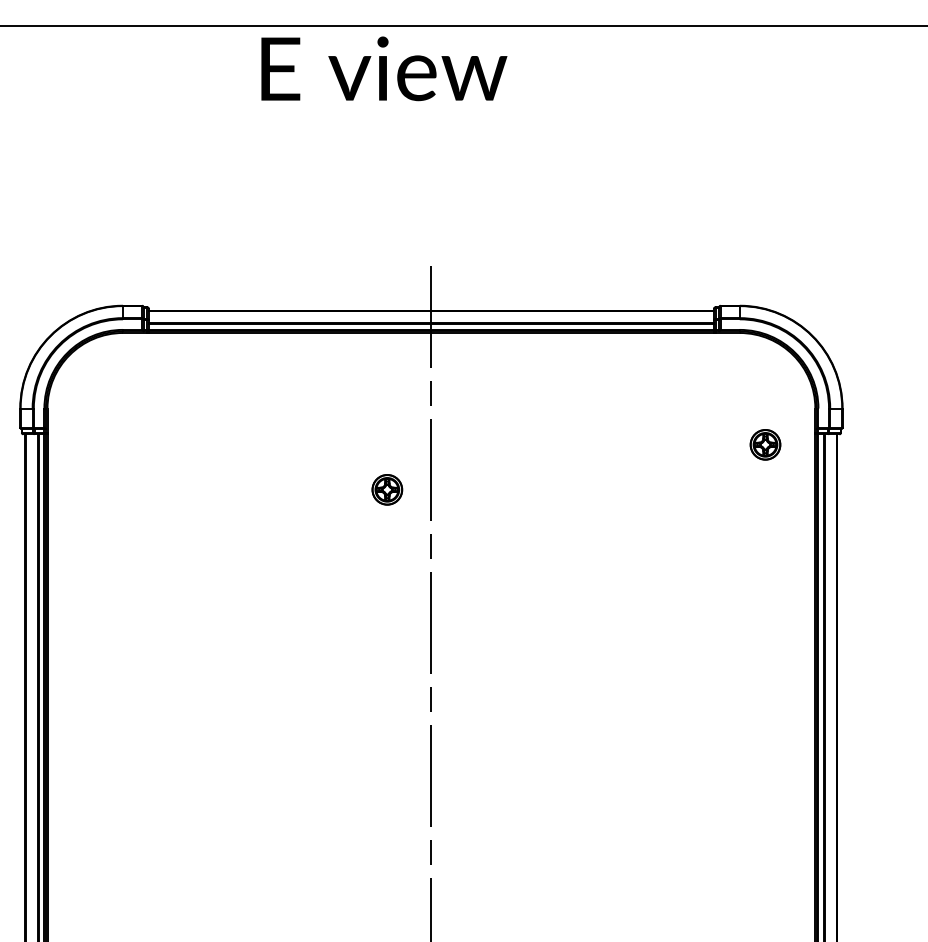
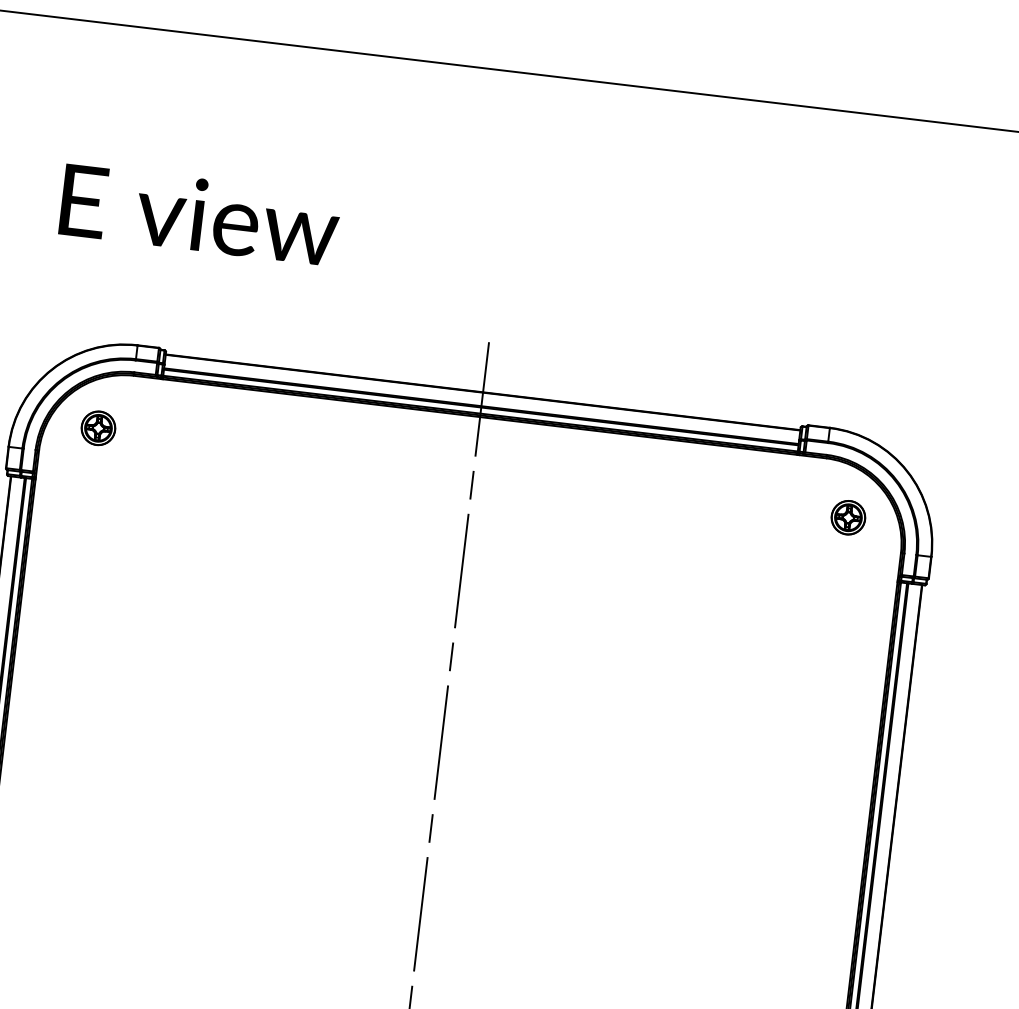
text: (384, 68) -> (200, 214), moved
part: (765, 444) -> (848, 517), moved
part: (387, 489) -> (98, 427), moved

